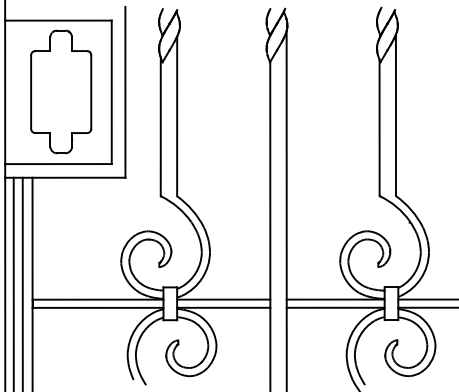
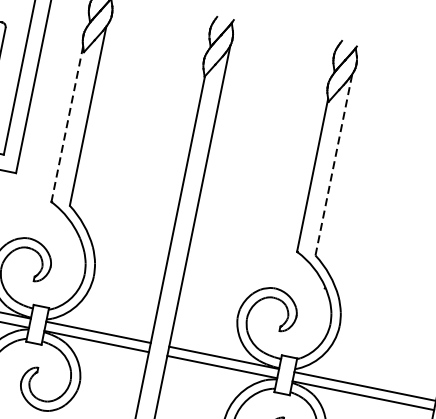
line: (395, 115) -> (333, 164), solid -> dashed
line: (160, 127) -> (66, 124), solid -> dashed

